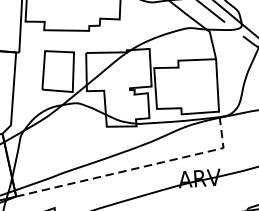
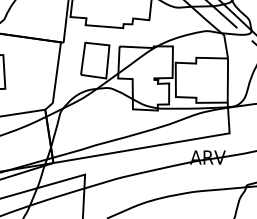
line: (138, 167) -> (157, 145), dashed -> solid

